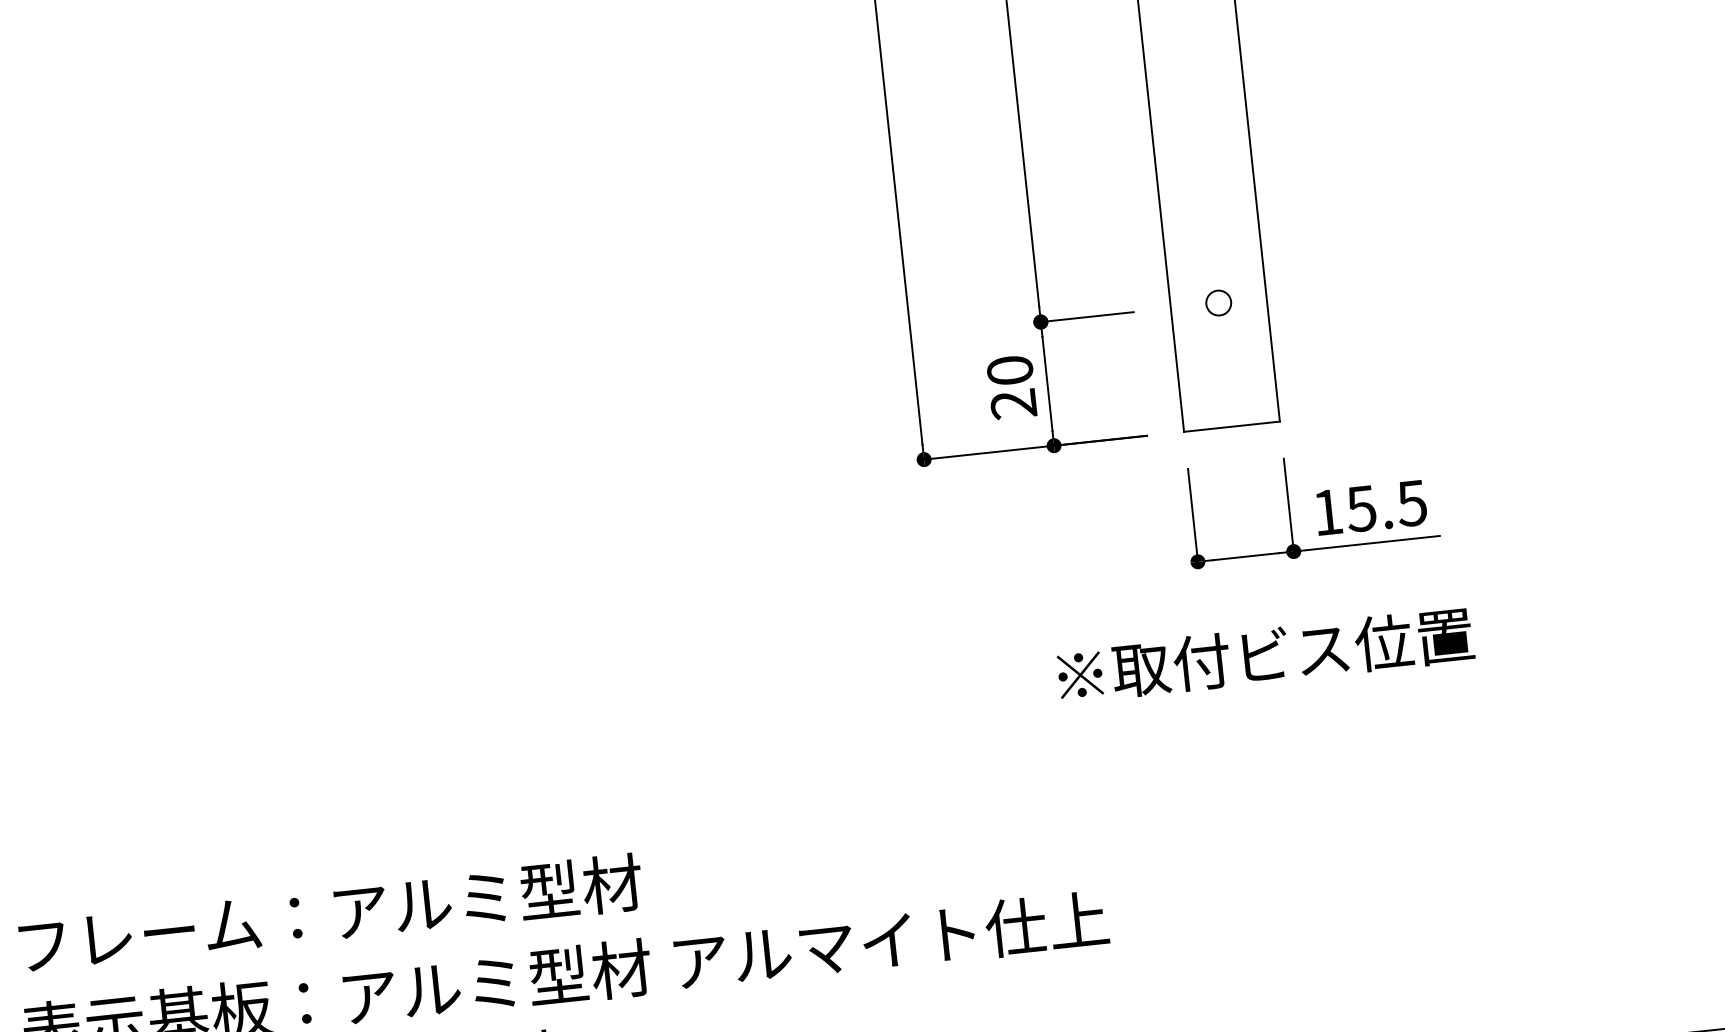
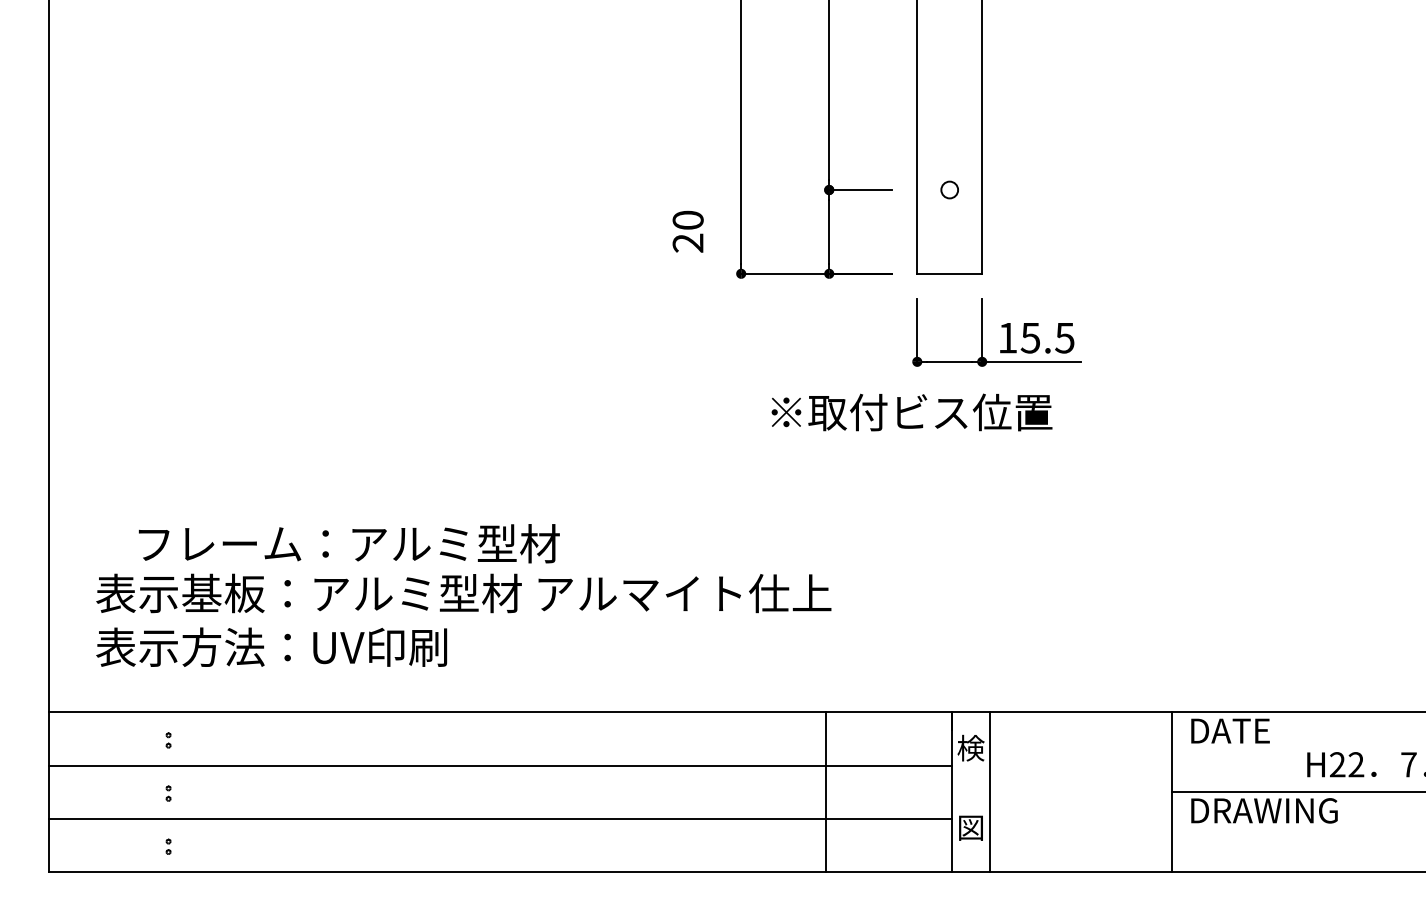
text: (1010, 387) -> (687, 231), moved
text: (1265, 655) -> (911, 412), moved
text: (329, 913) -> (348, 543), moved

